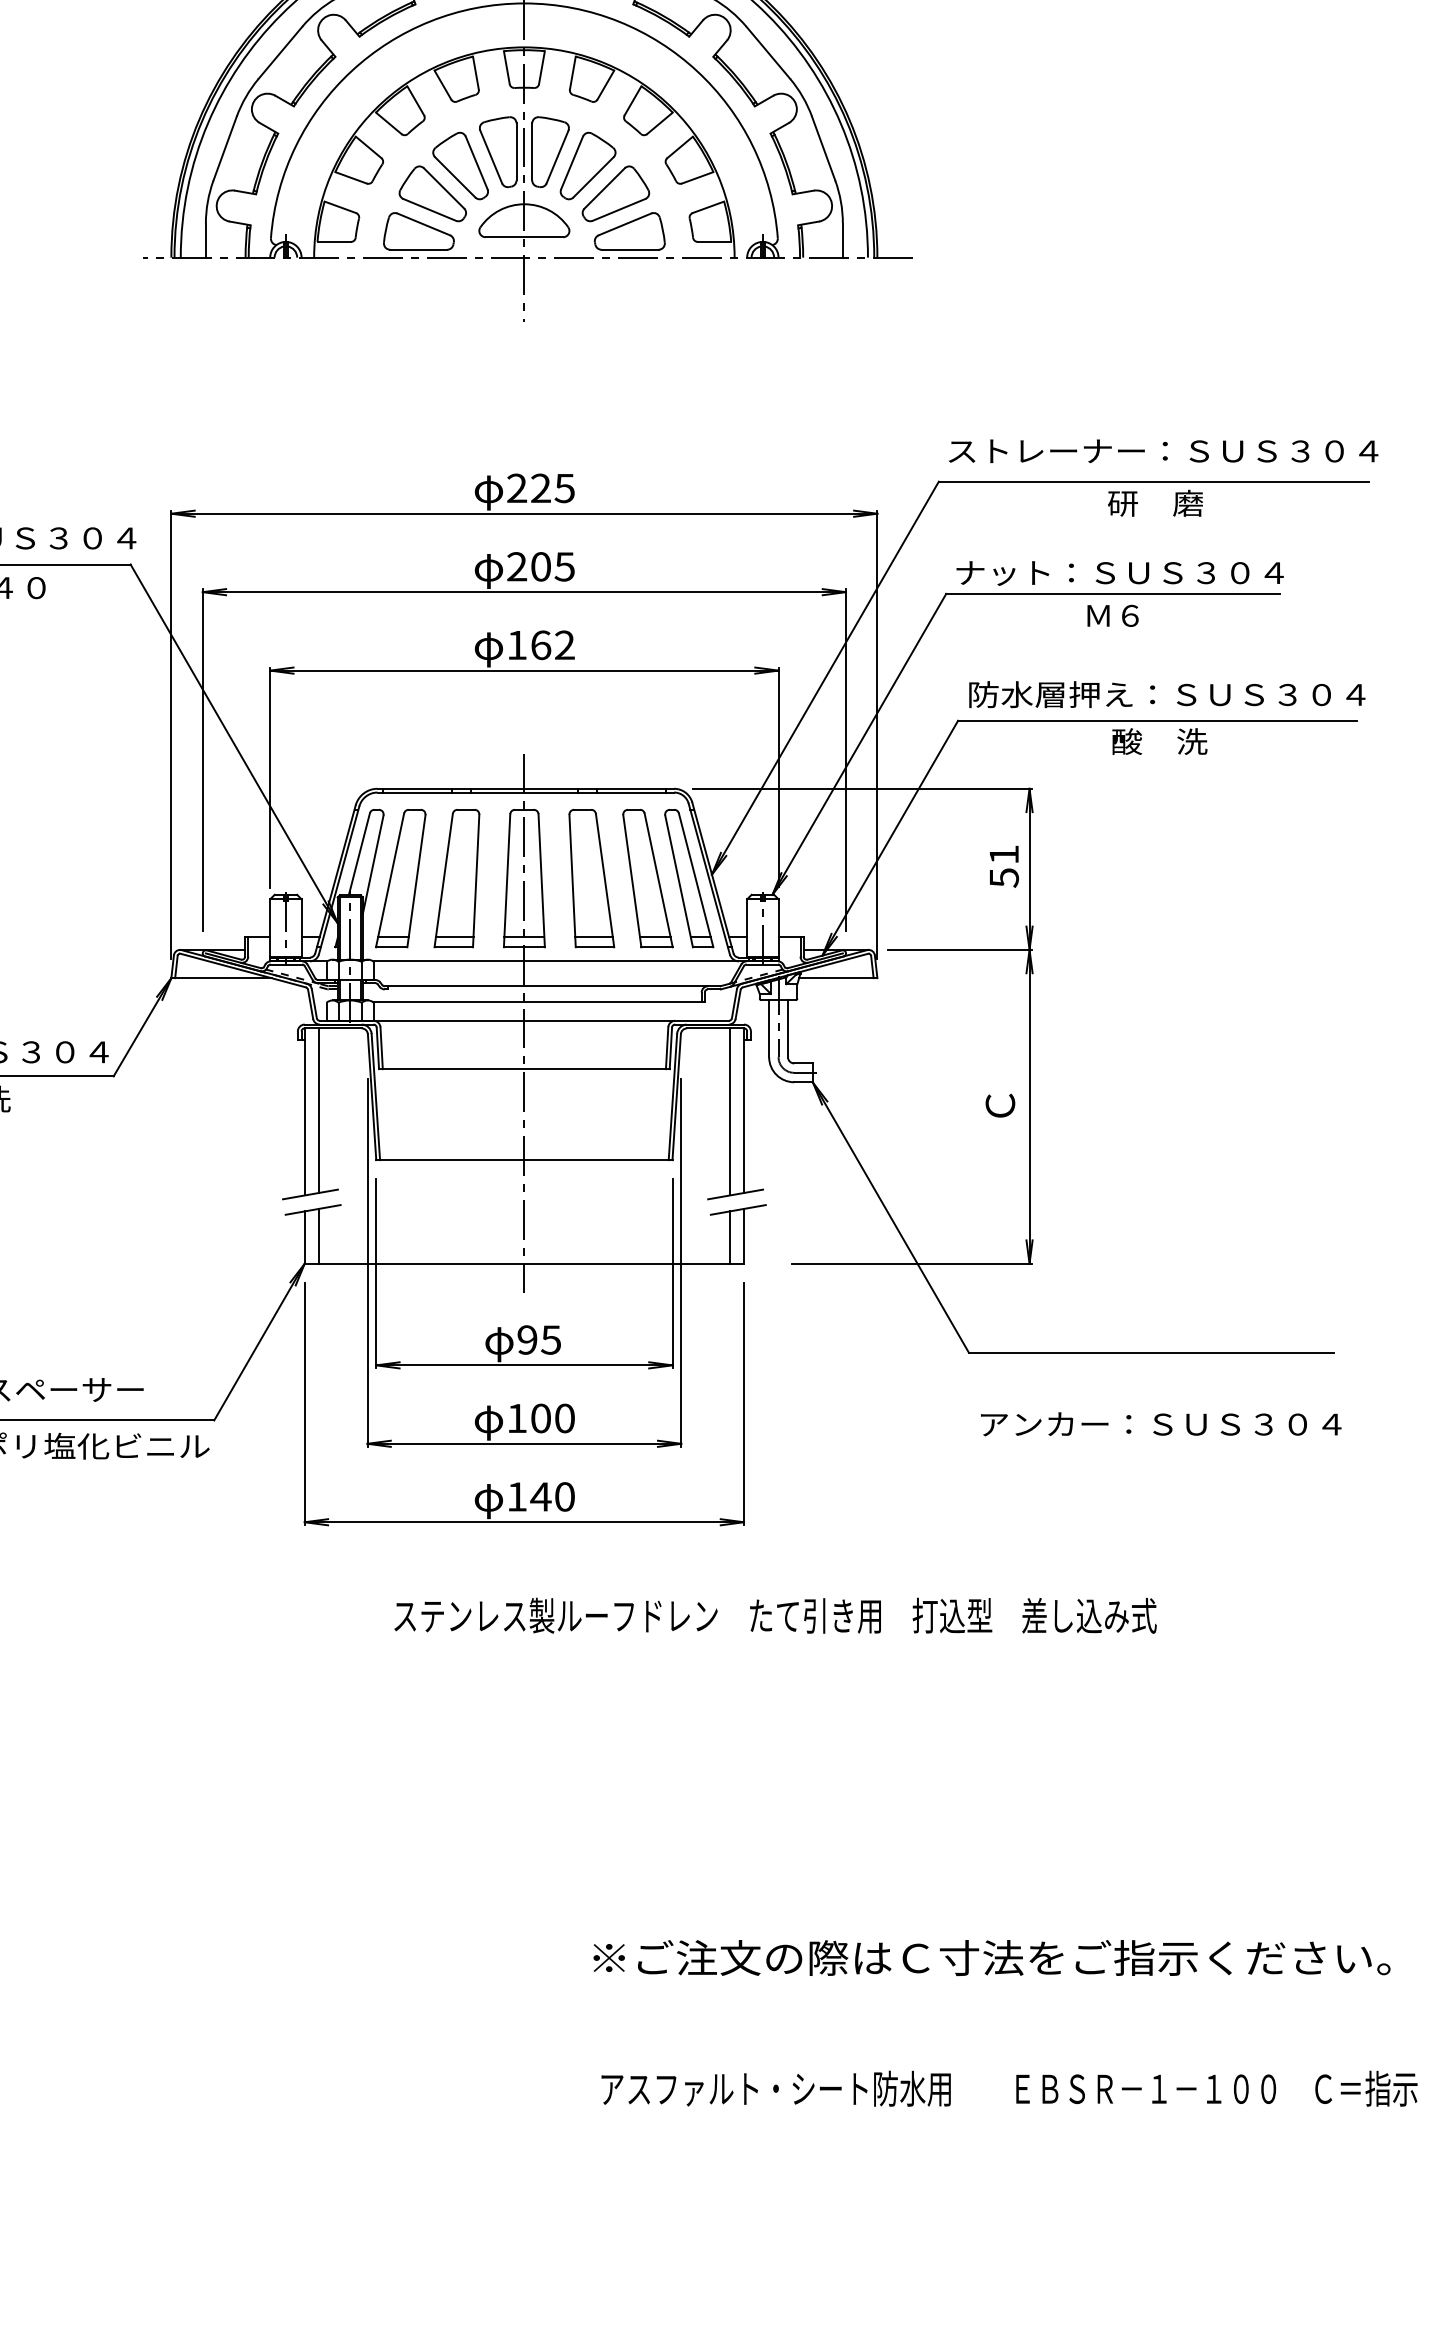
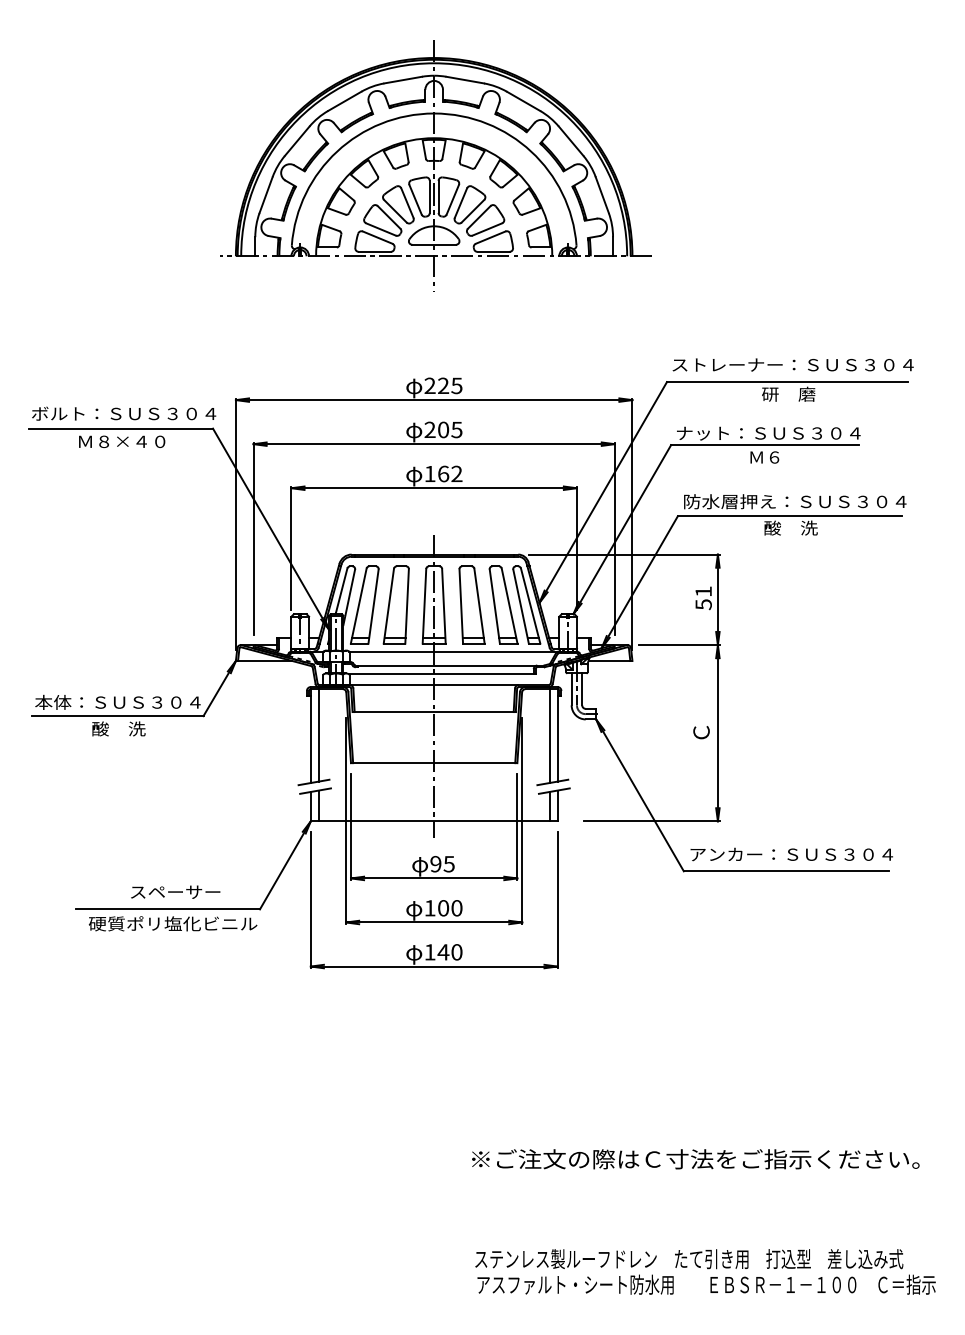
text: (1160, 1424) -> (791, 854), moved
text: (775, 1616) -> (689, 1259), moved
text: (991, 1958) -> (695, 1159), moved

